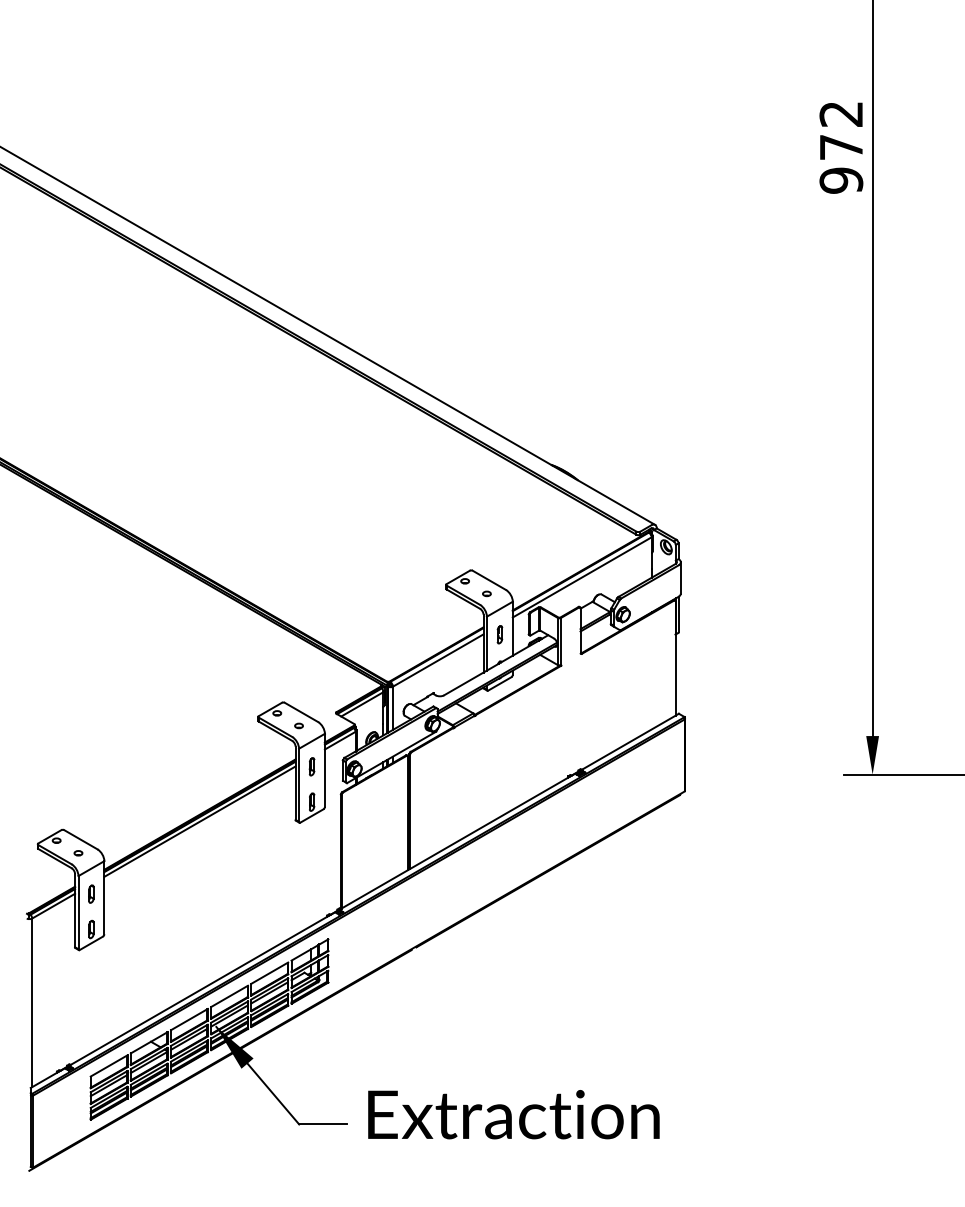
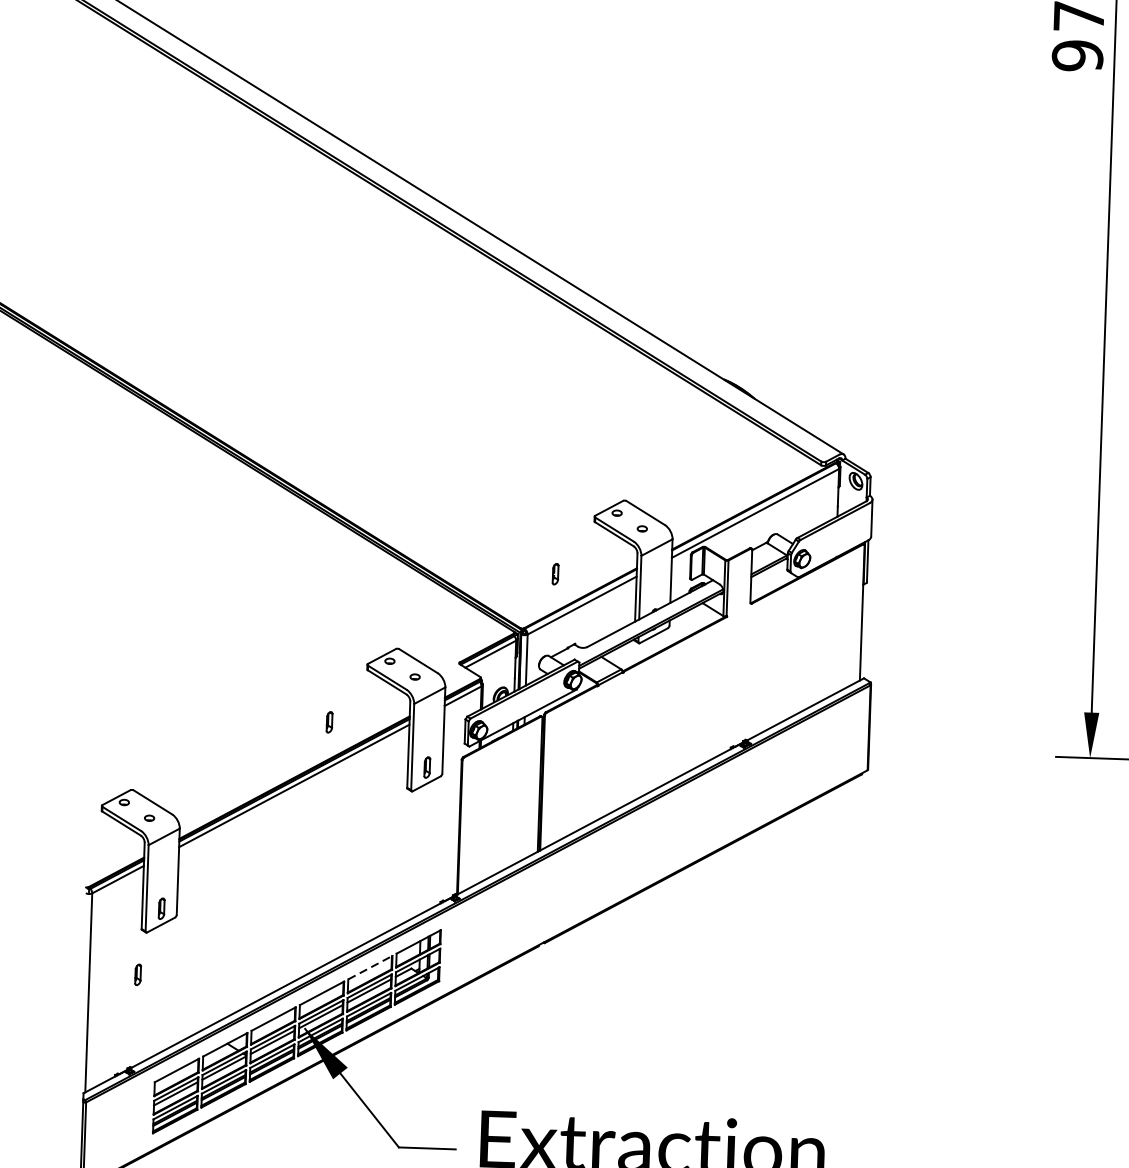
part: (499, 634) -> (555, 573), moved
part: (311, 766) -> (329, 721), moved
part: (91, 893) -> (138, 974), moved
line: (270, 972) -> (371, 966), solid -> dashed

